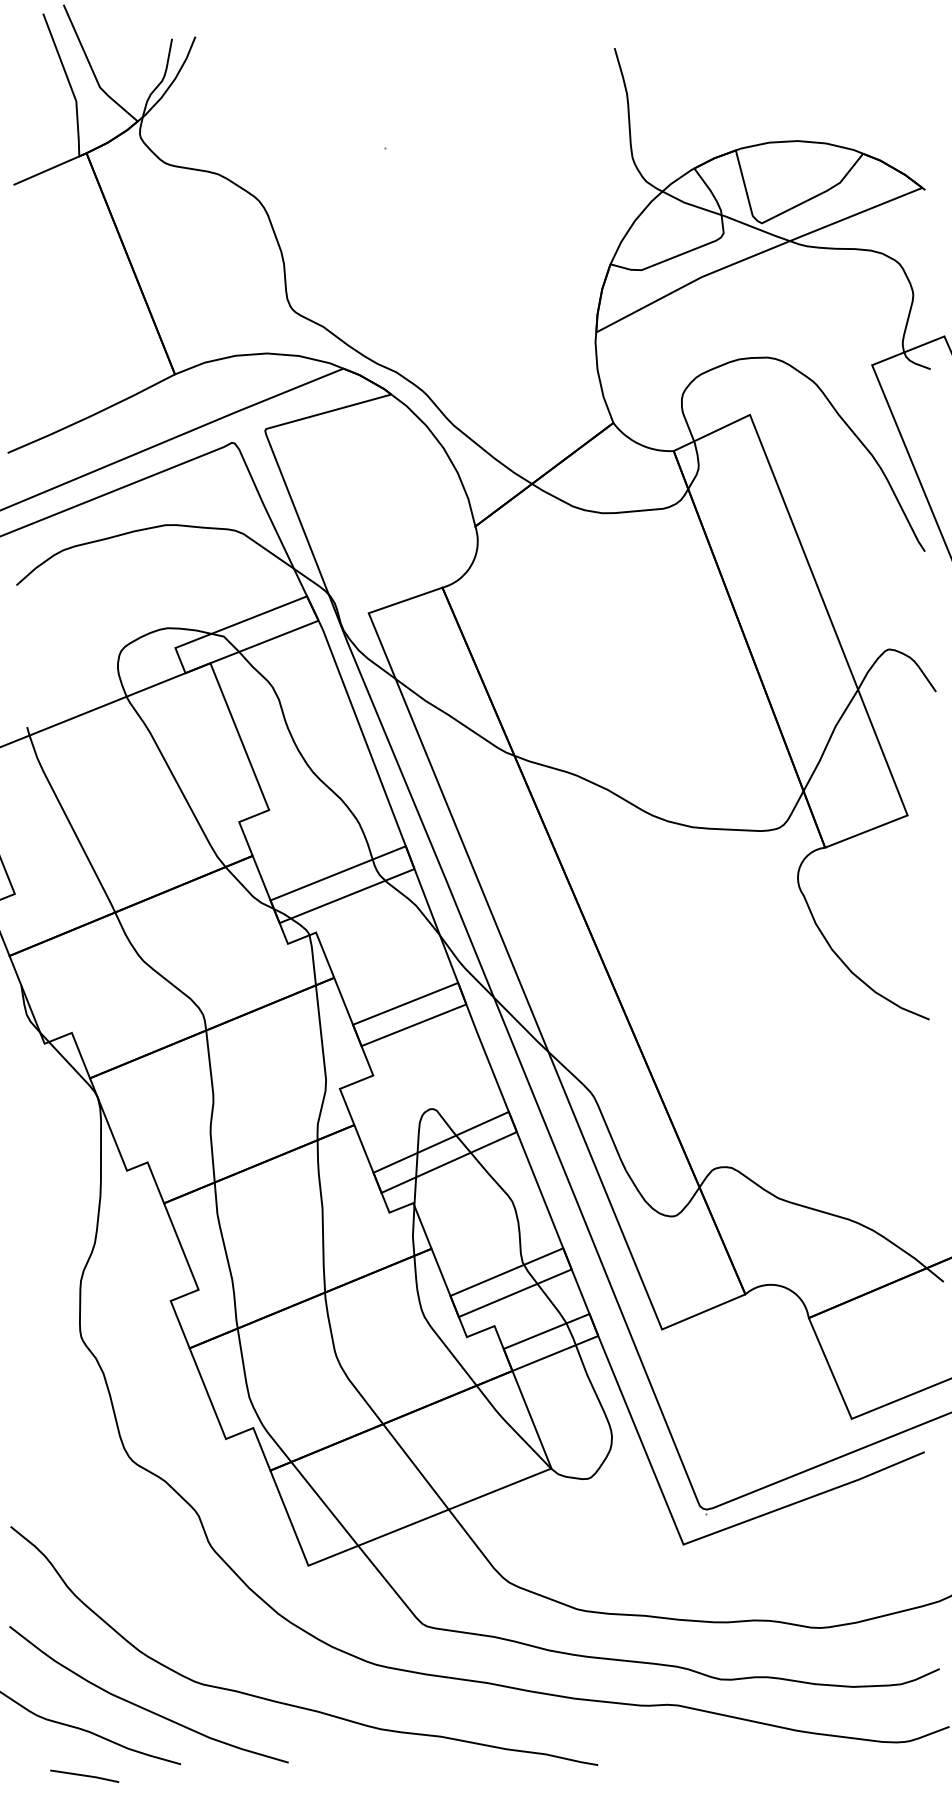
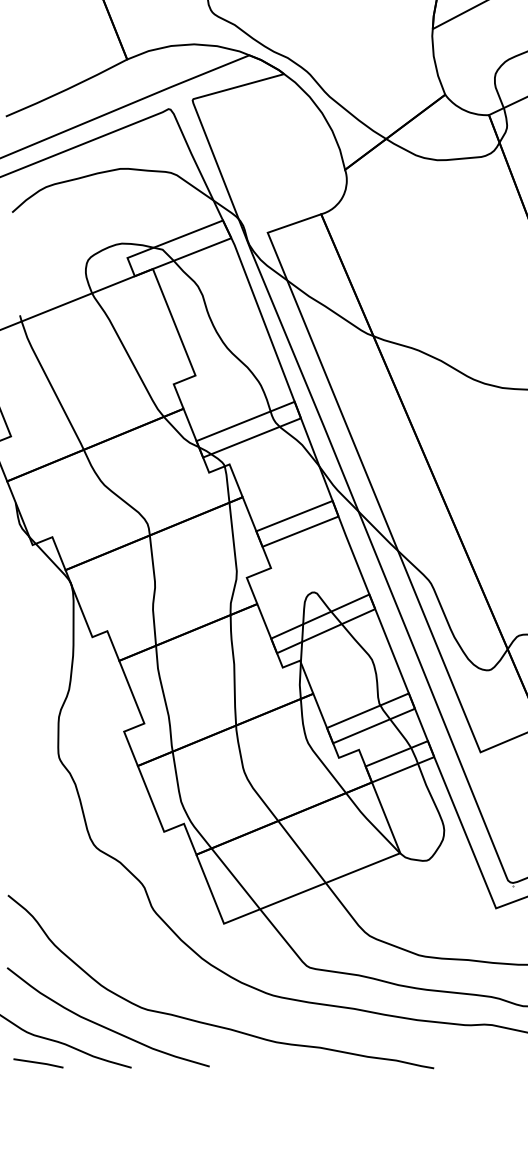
line: (84, 1775) -> (38, 1062), moved

